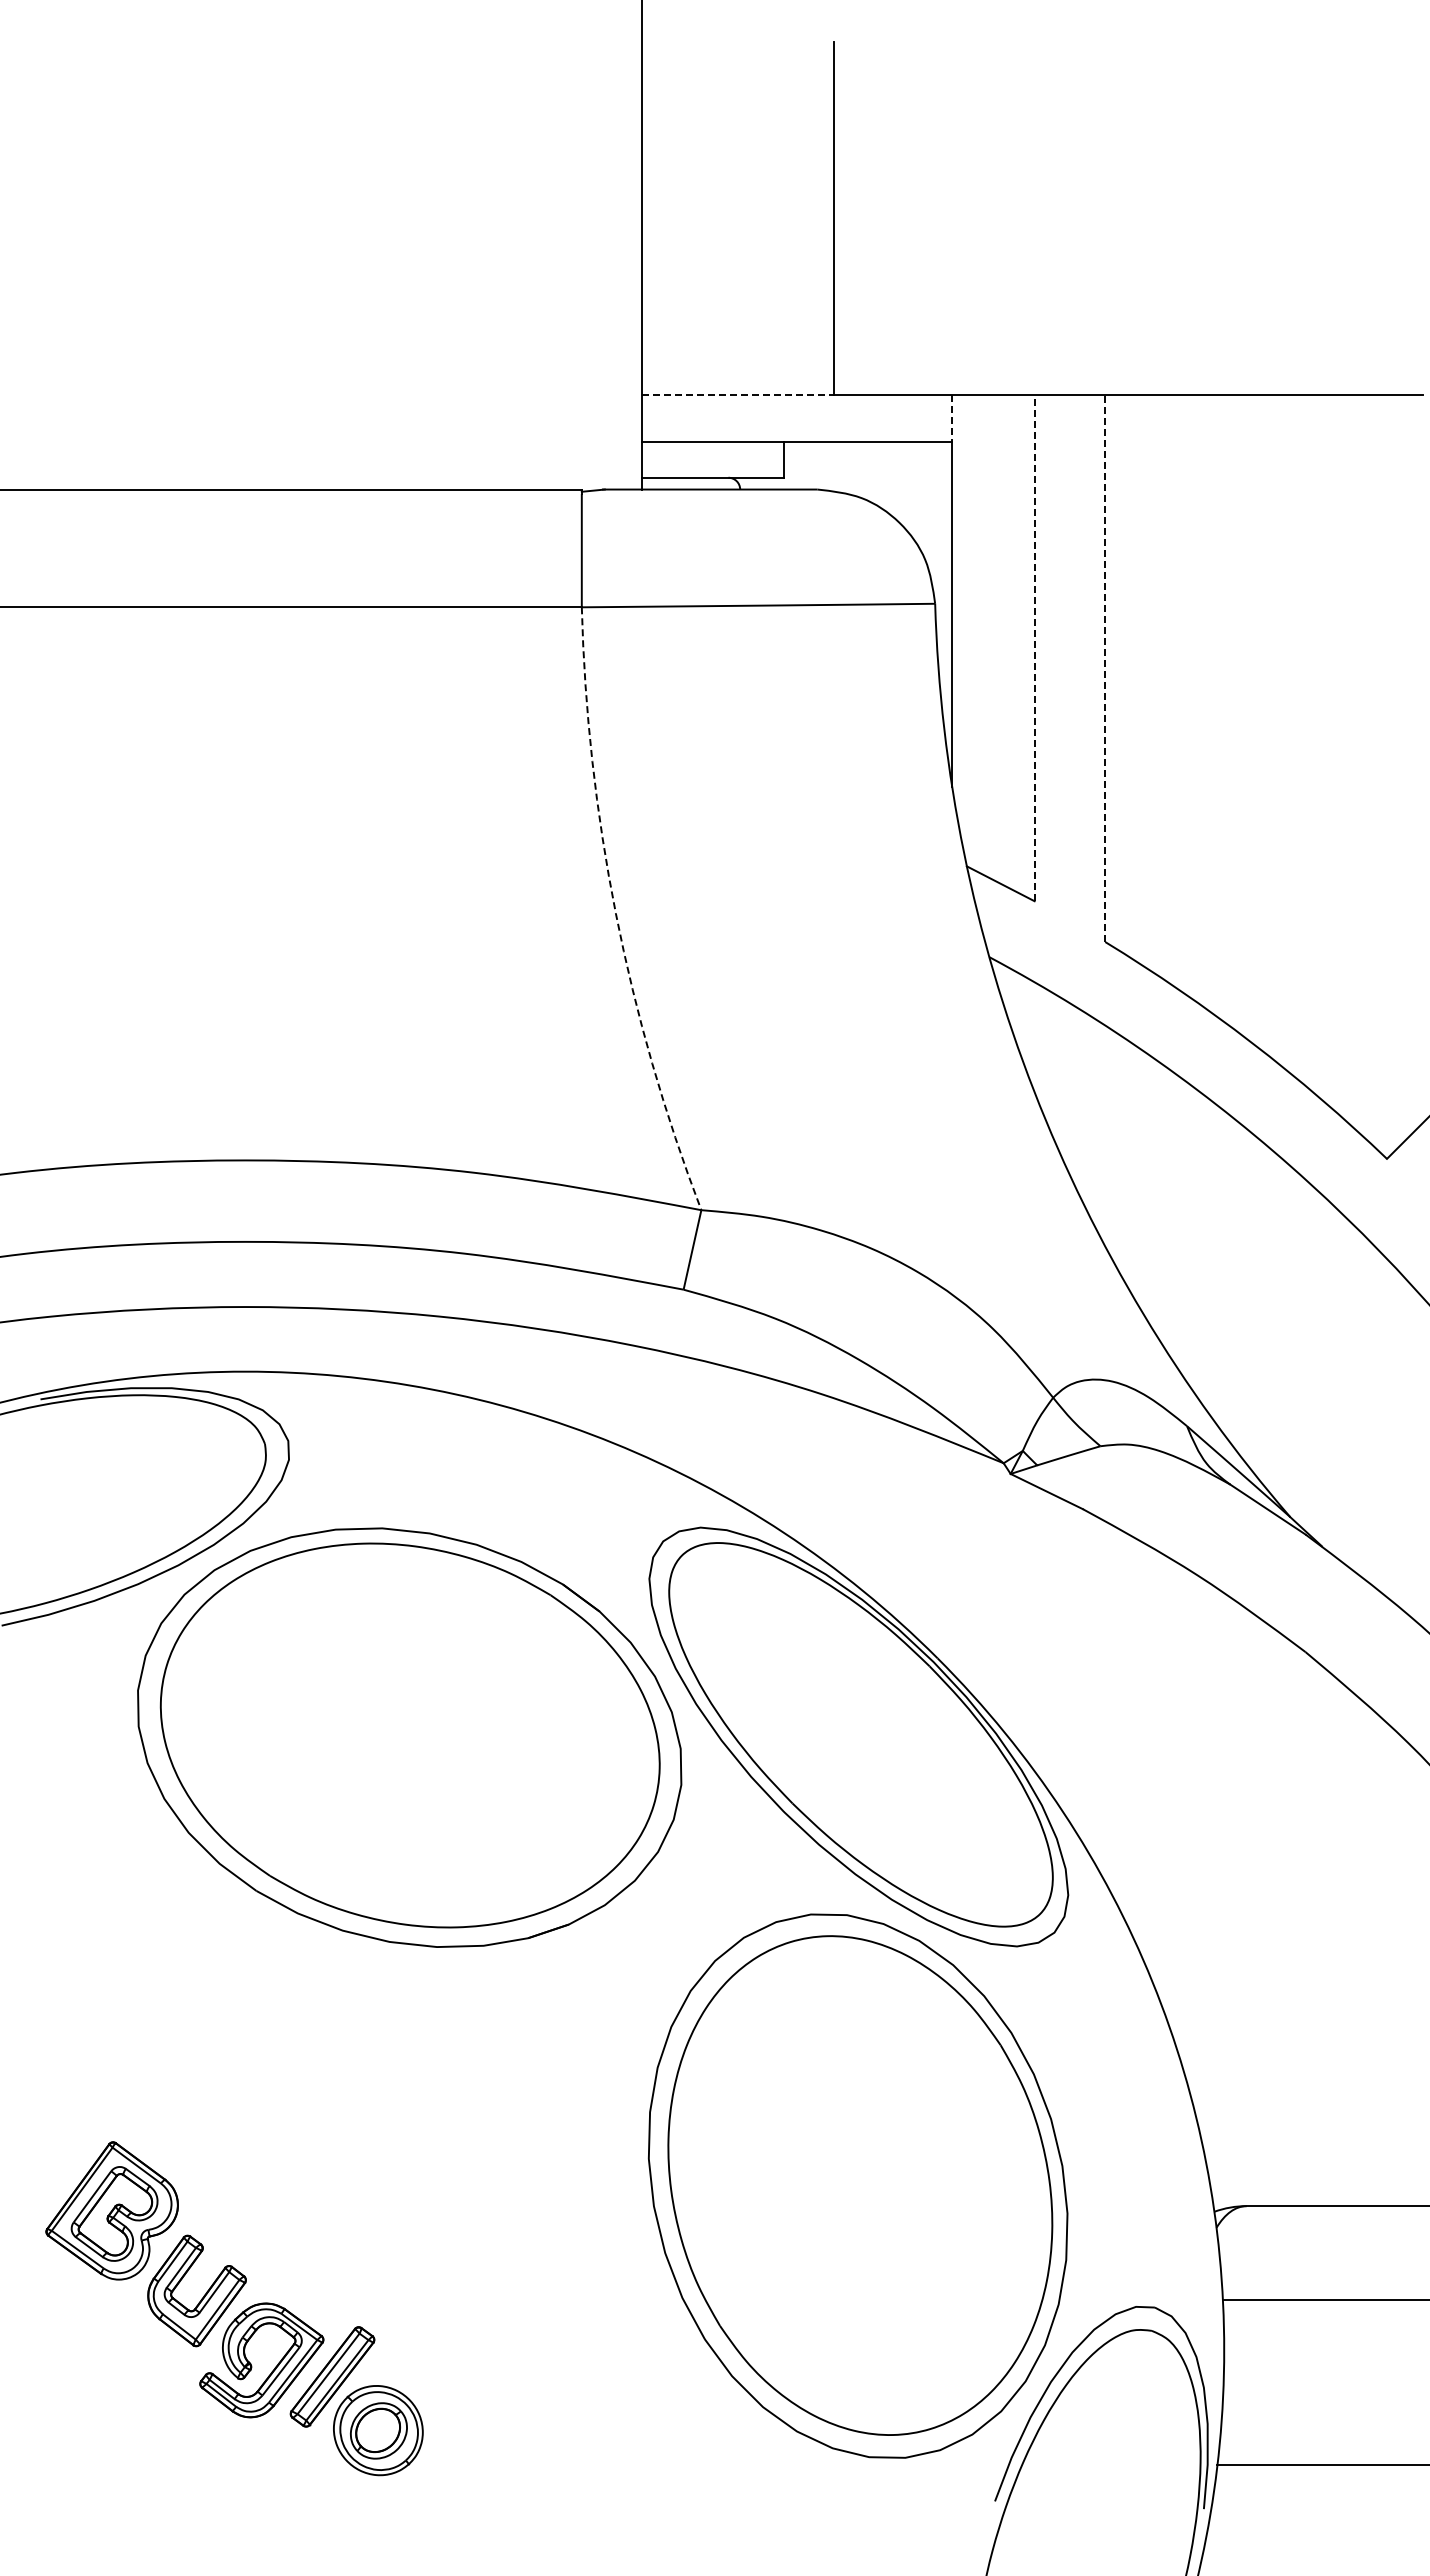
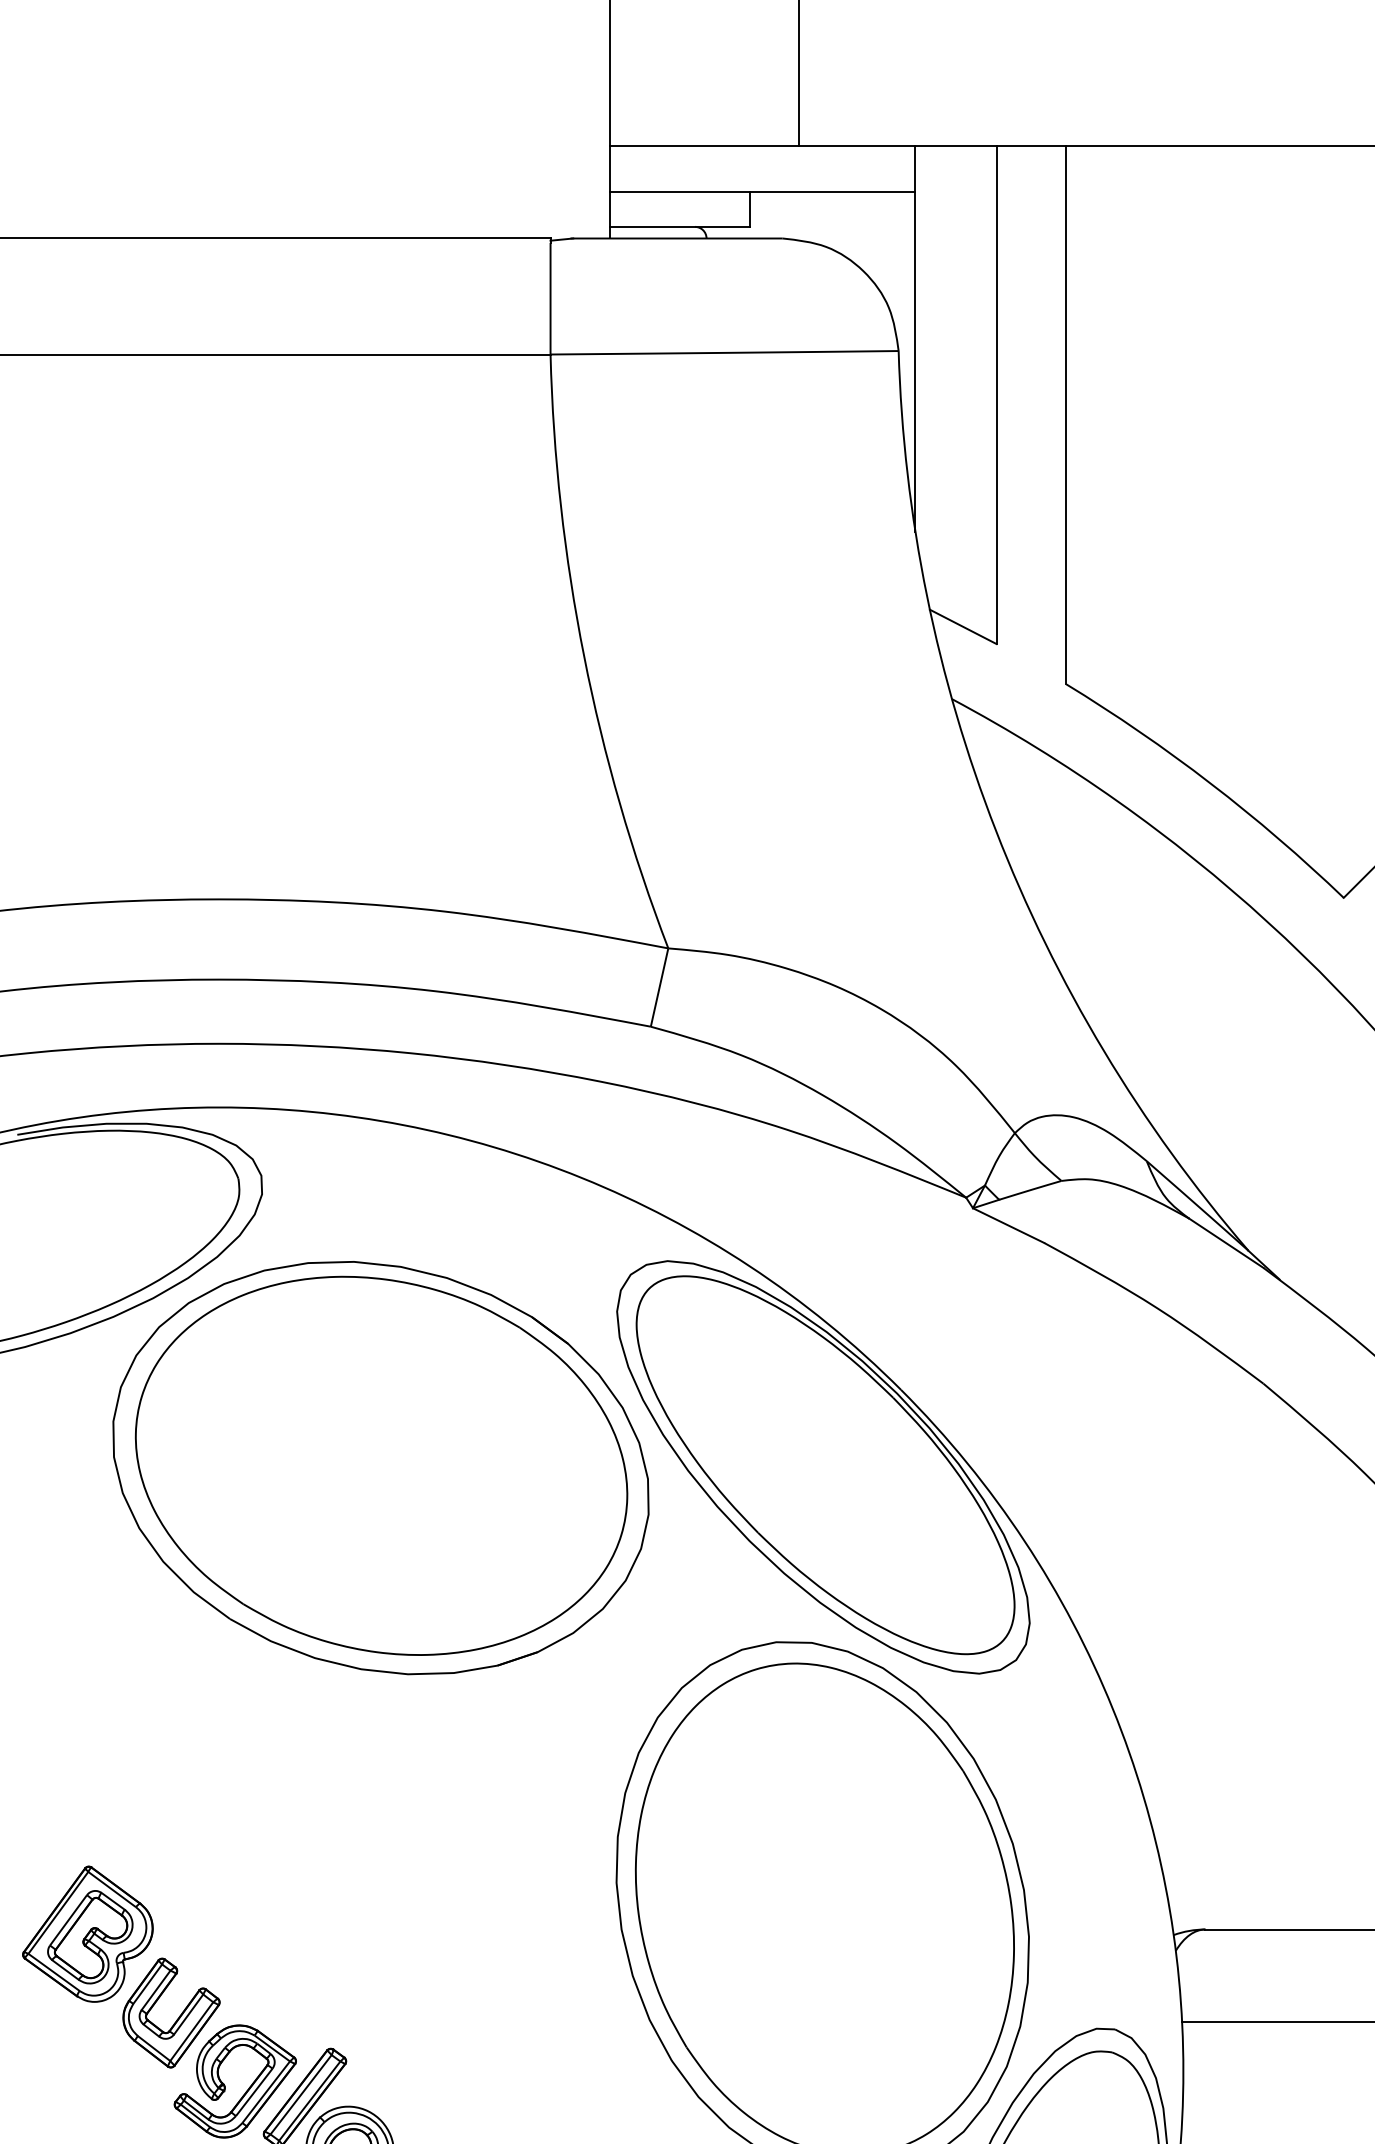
line: (738, 395) -> (704, 145), dashed -> solid
line: (952, 418) -> (915, 168), dashed -> solid
line: (1034, 648) -> (996, 395), dashed -> solid
line: (1105, 668) -> (1066, 414), dashed -> solid
arc: (615, 913) -> (583, 656), dashed -> solid

